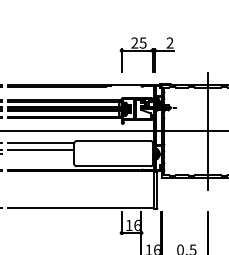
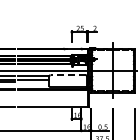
line: (114, 141) -> (68, 75), solid -> dashed

